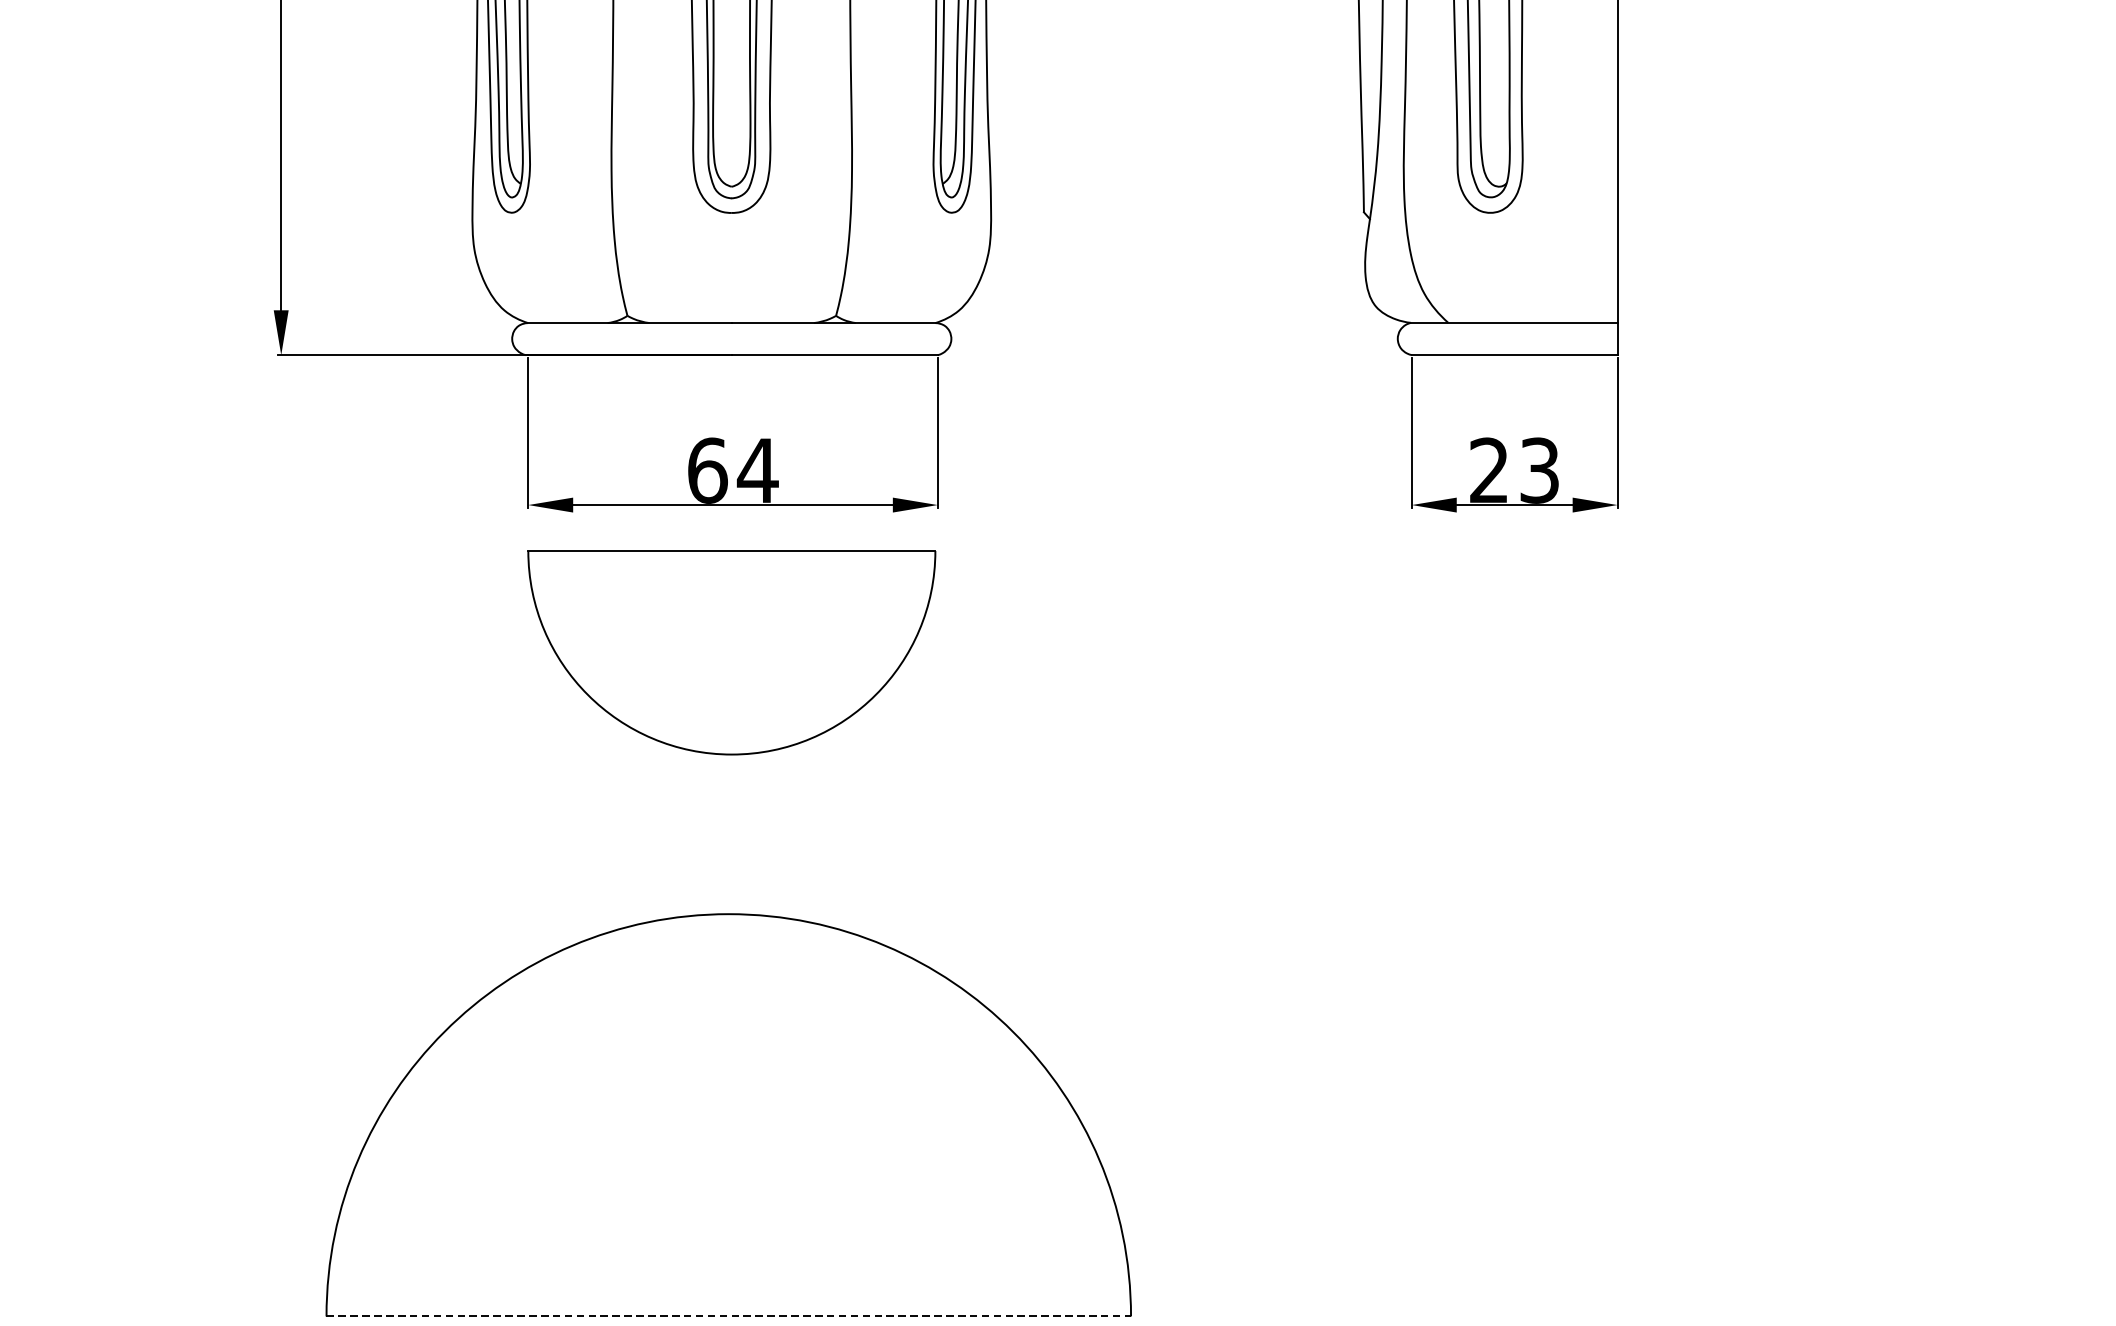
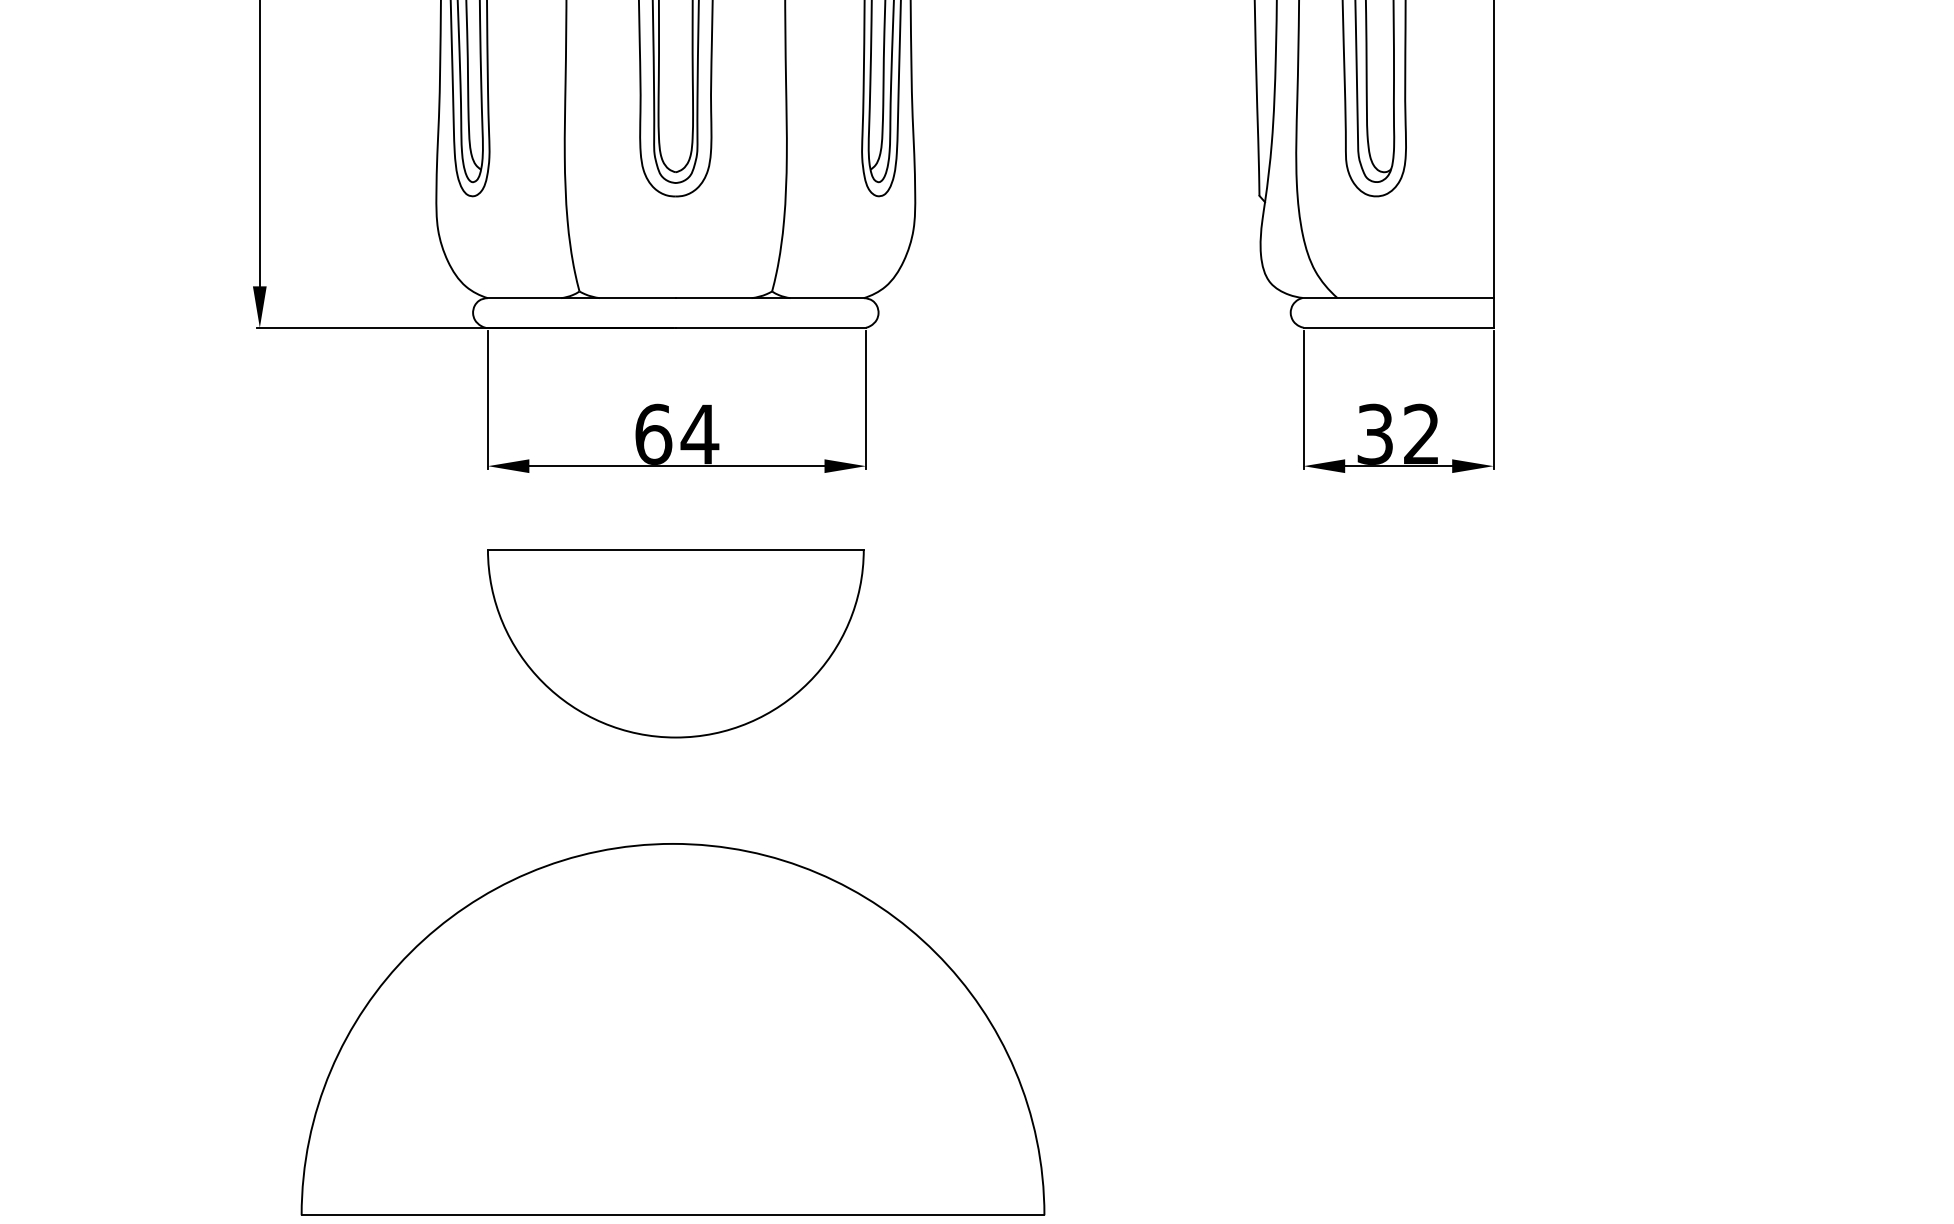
text: (1514, 469) -> (1398, 433), 23 -> 32
part: (731, 652) -> (675, 643), moved
line: (729, 1316) -> (673, 1215), dashed -> solid

